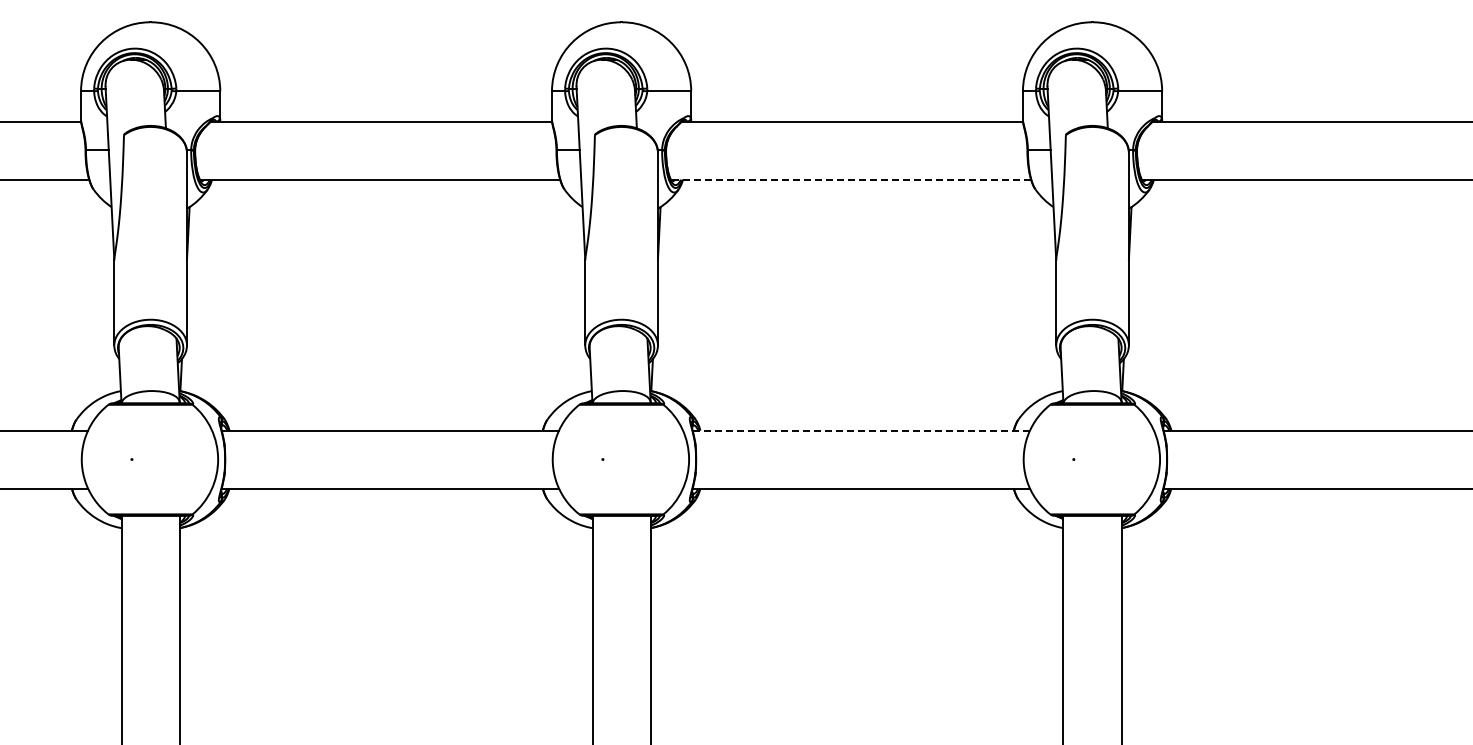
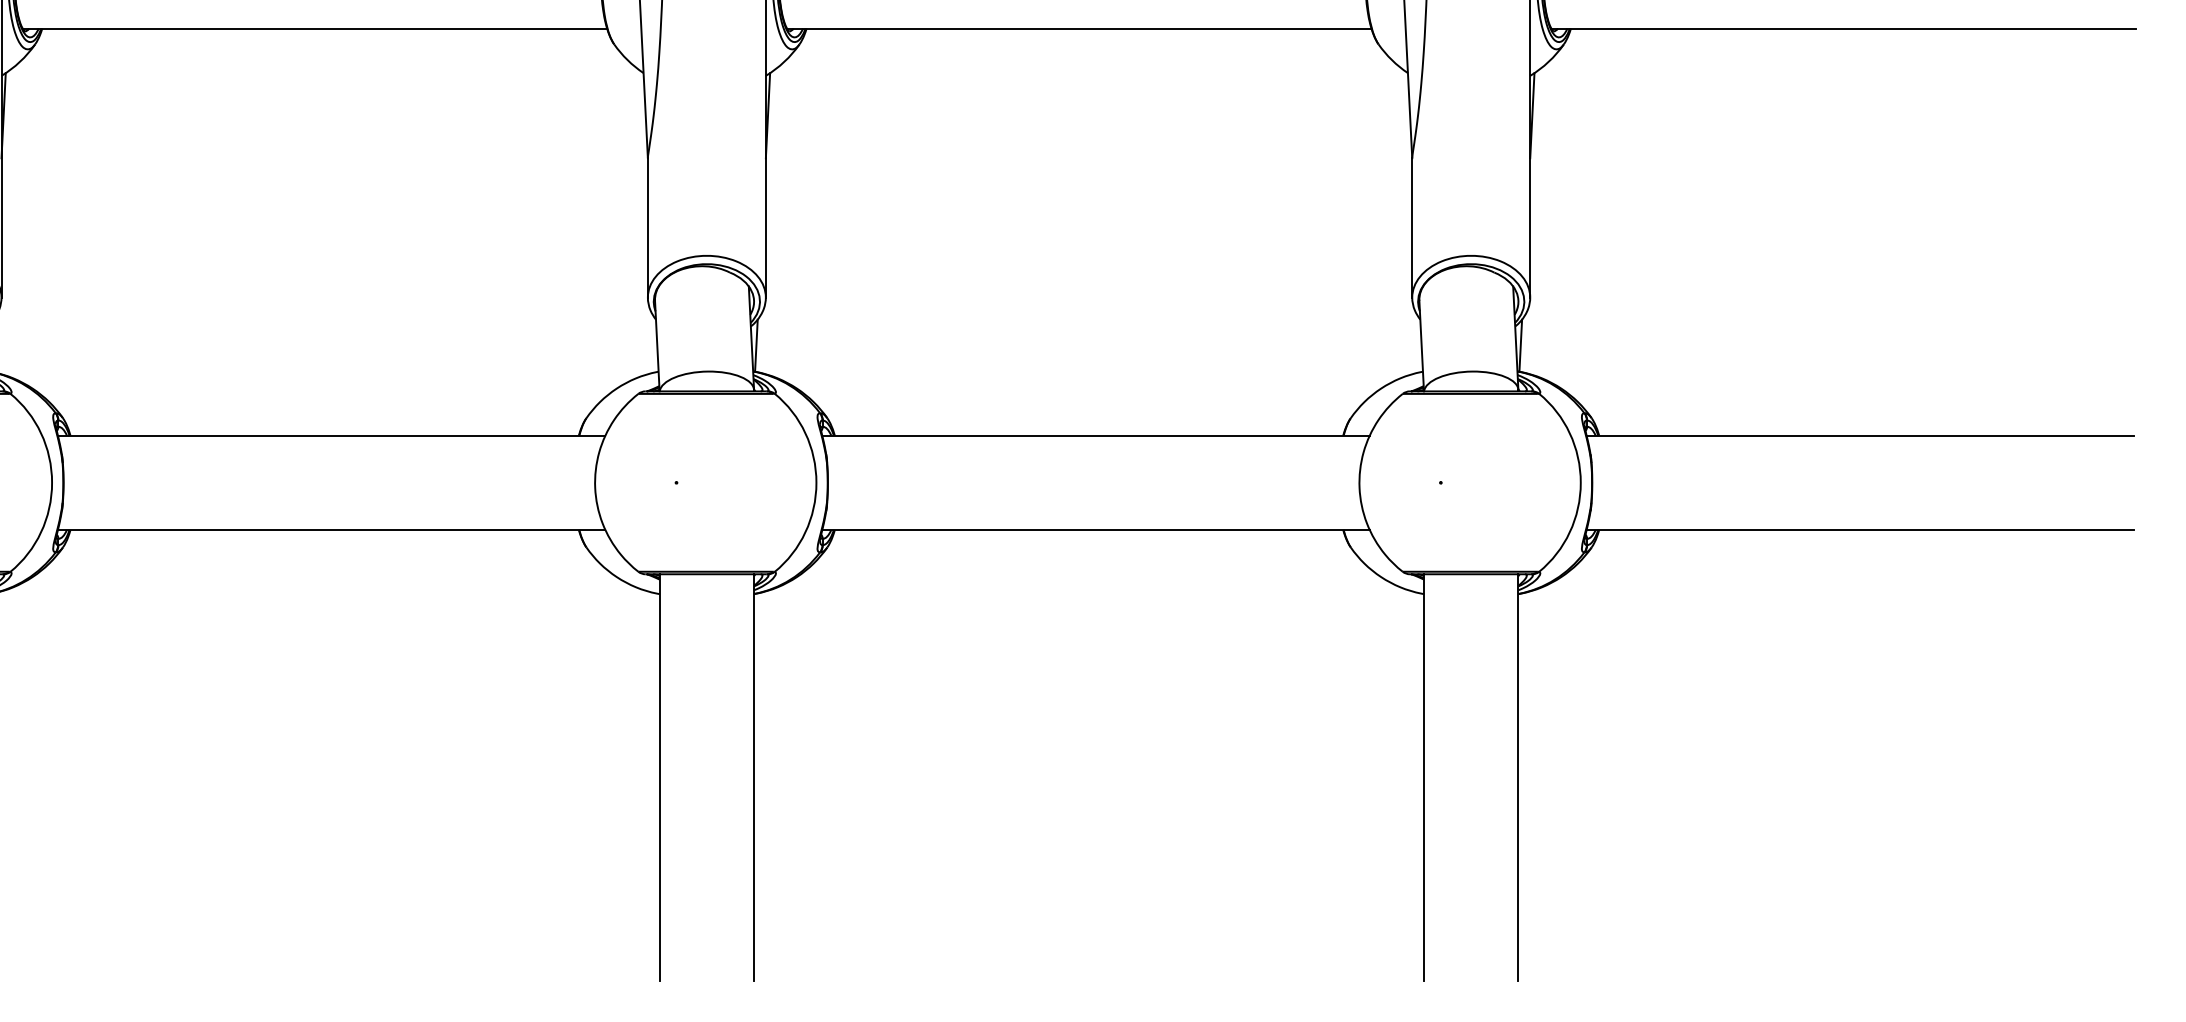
line: (850, 179) -> (1078, 28), dashed -> solid
line: (861, 430) -> (1096, 435), dashed -> solid

